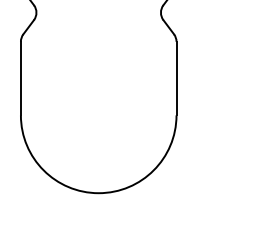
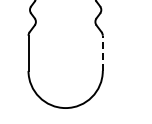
line: (175, 78) -> (102, 53), solid -> dashed

